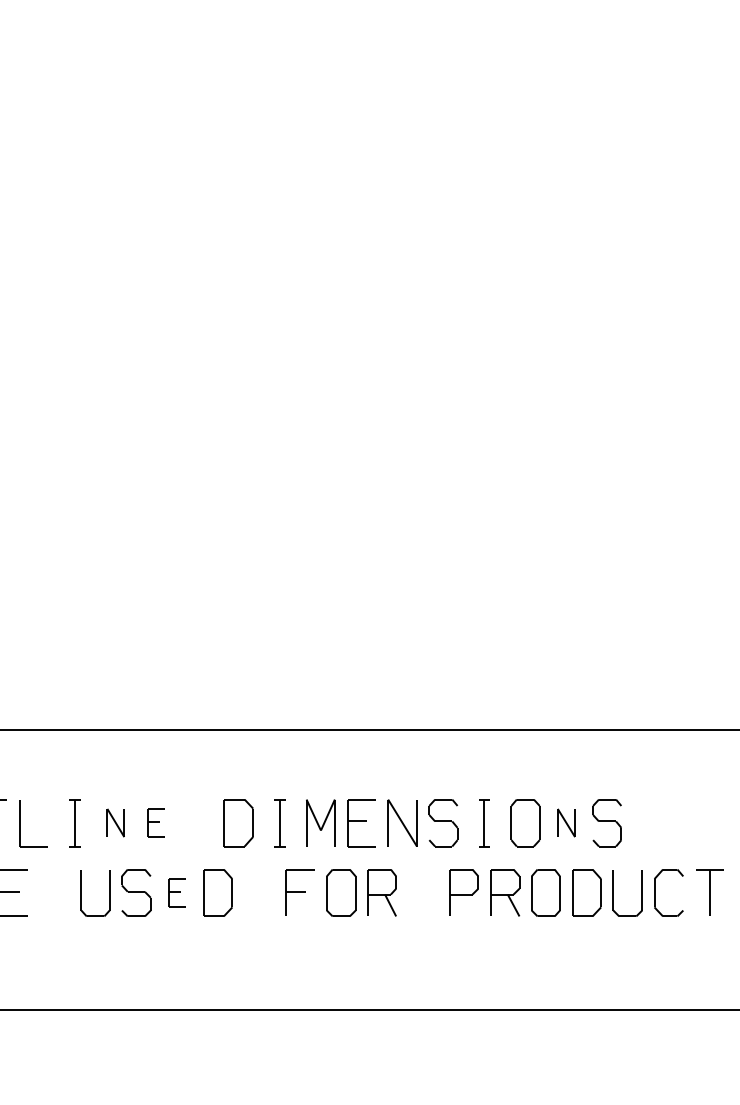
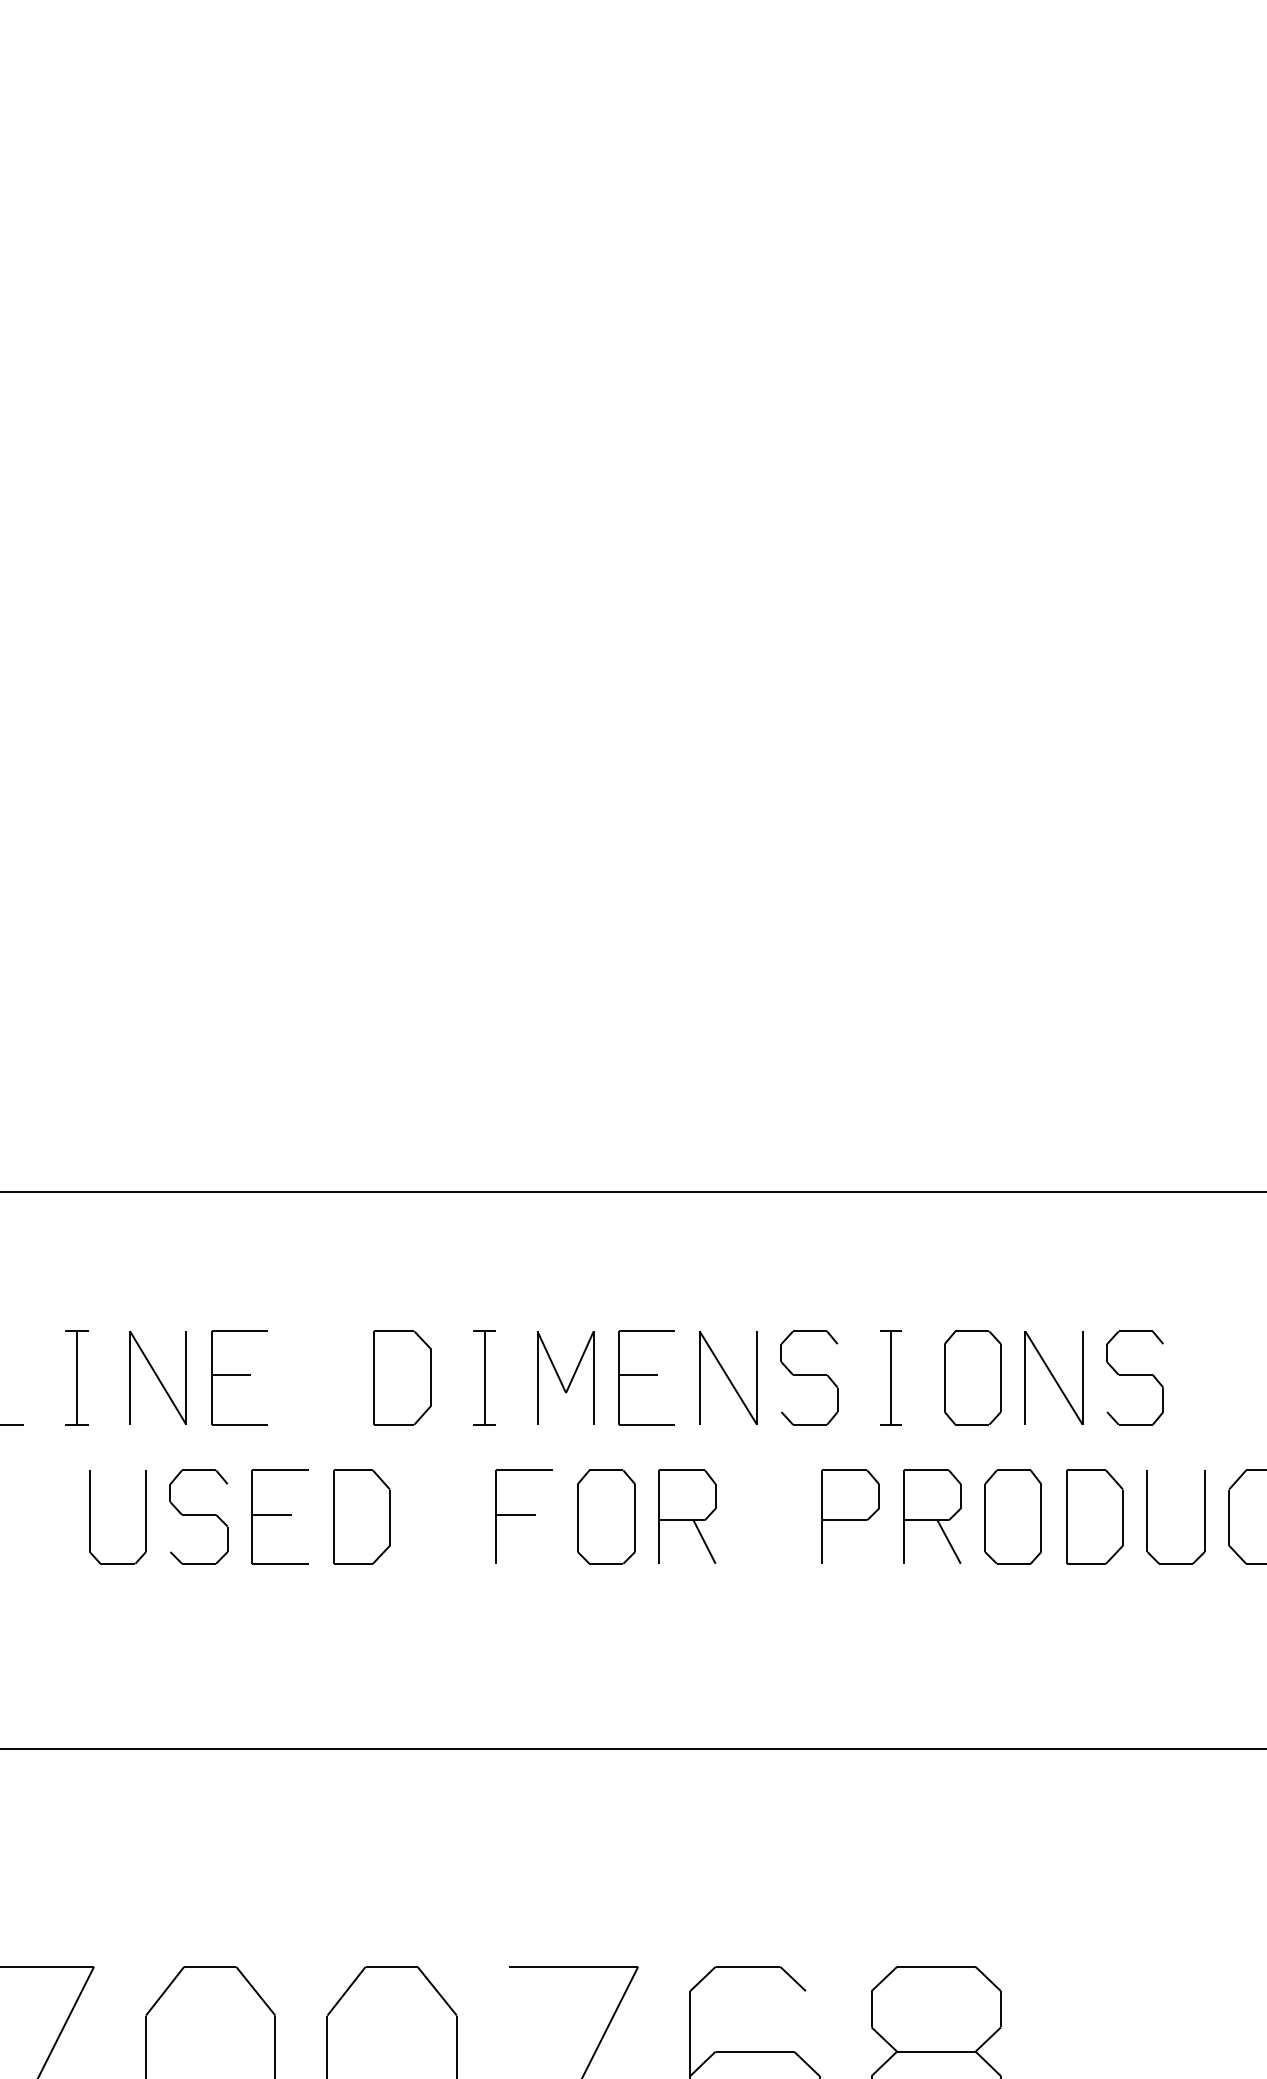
part: (115, 822) -> (157, 1376), size x1.67
part: (566, 822) -> (1054, 1376), size x1.67
part: (156, 823) -> (239, 1378), size x1.67
part: (176, 892) -> (278, 1516), size x1.67

